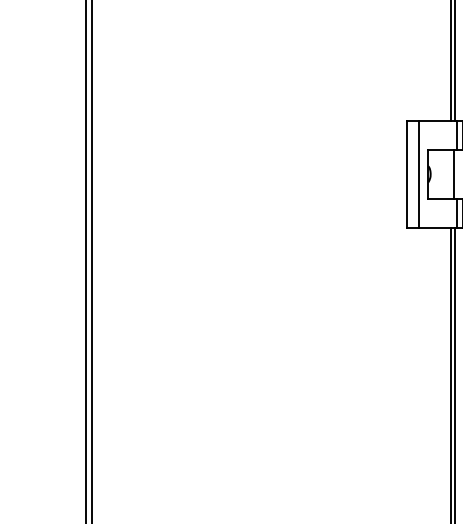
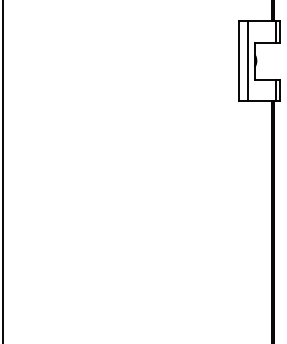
line: (453, 174) -> (273, 61), removed

